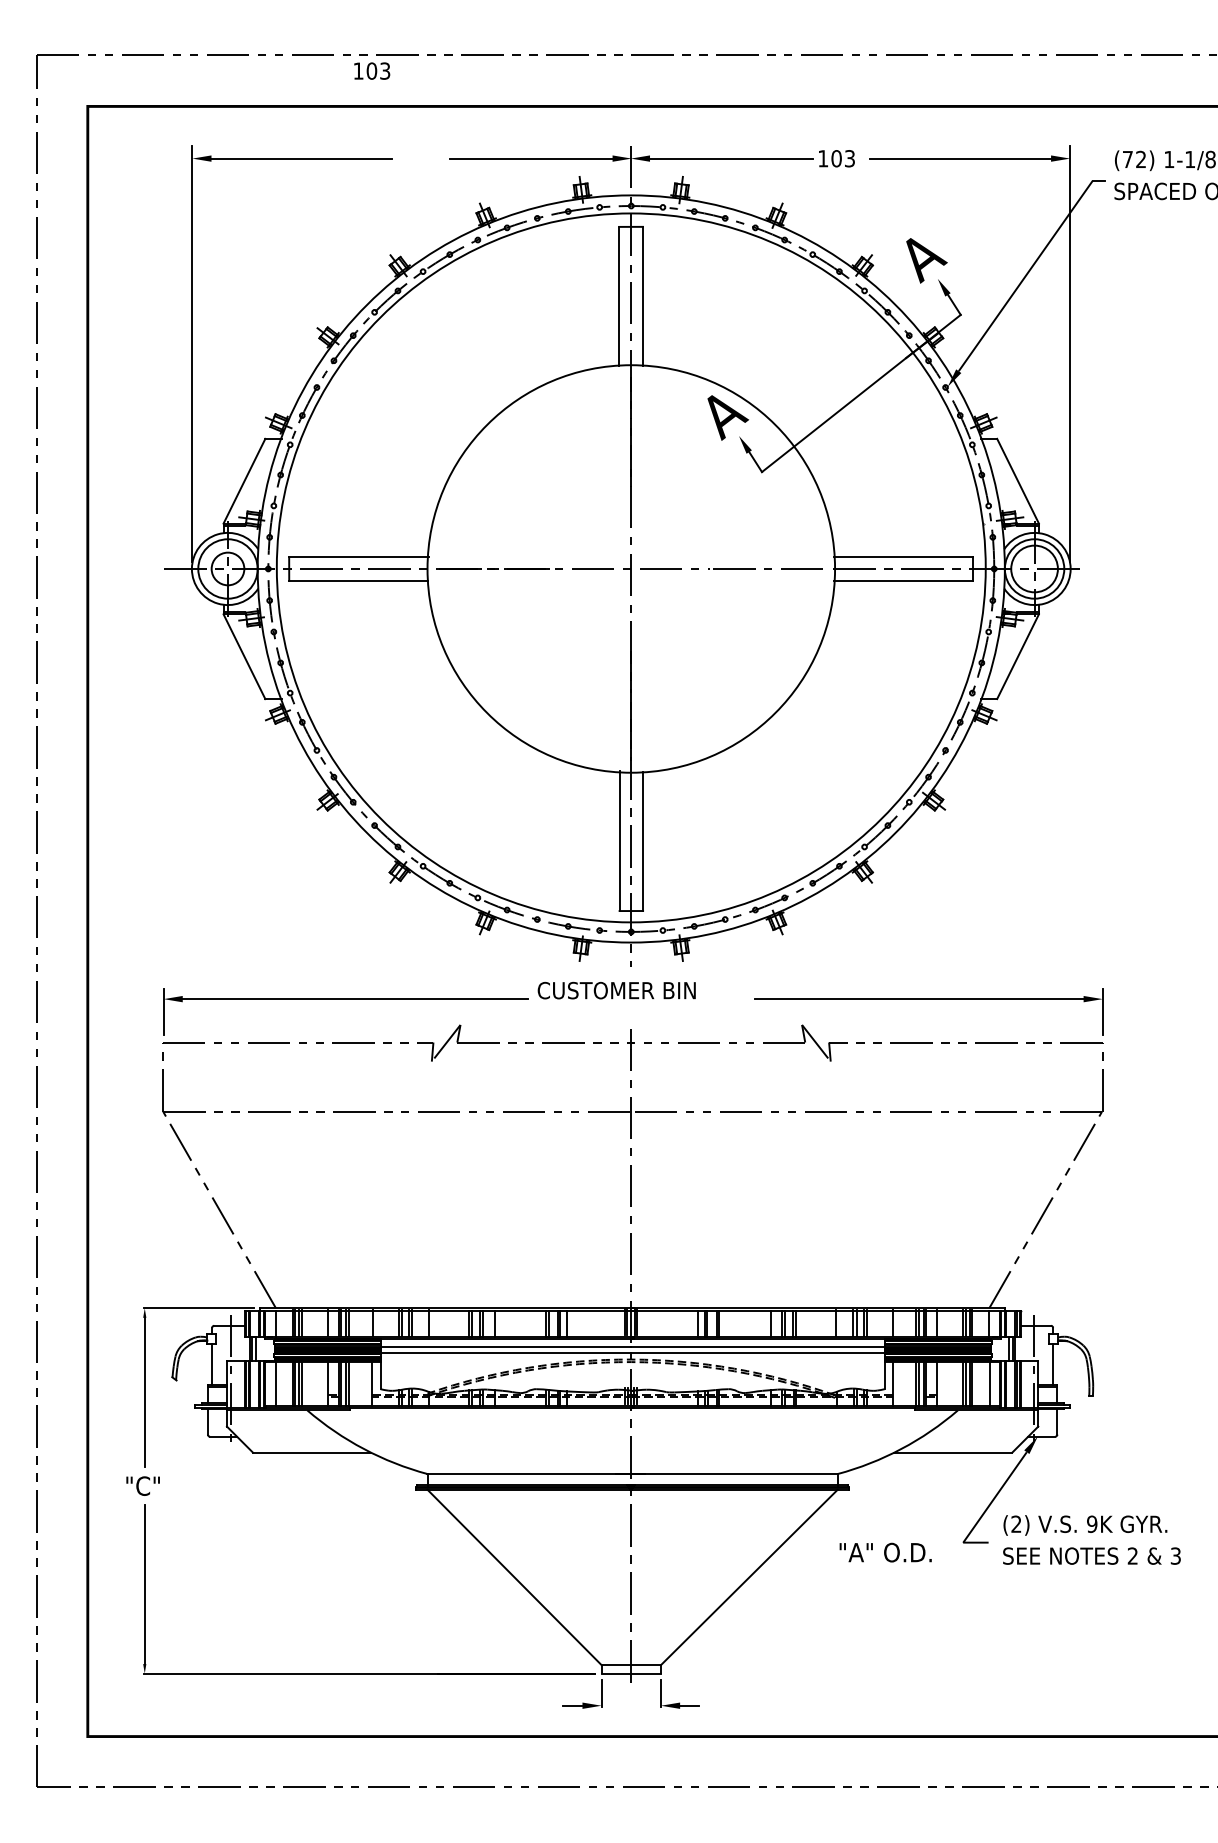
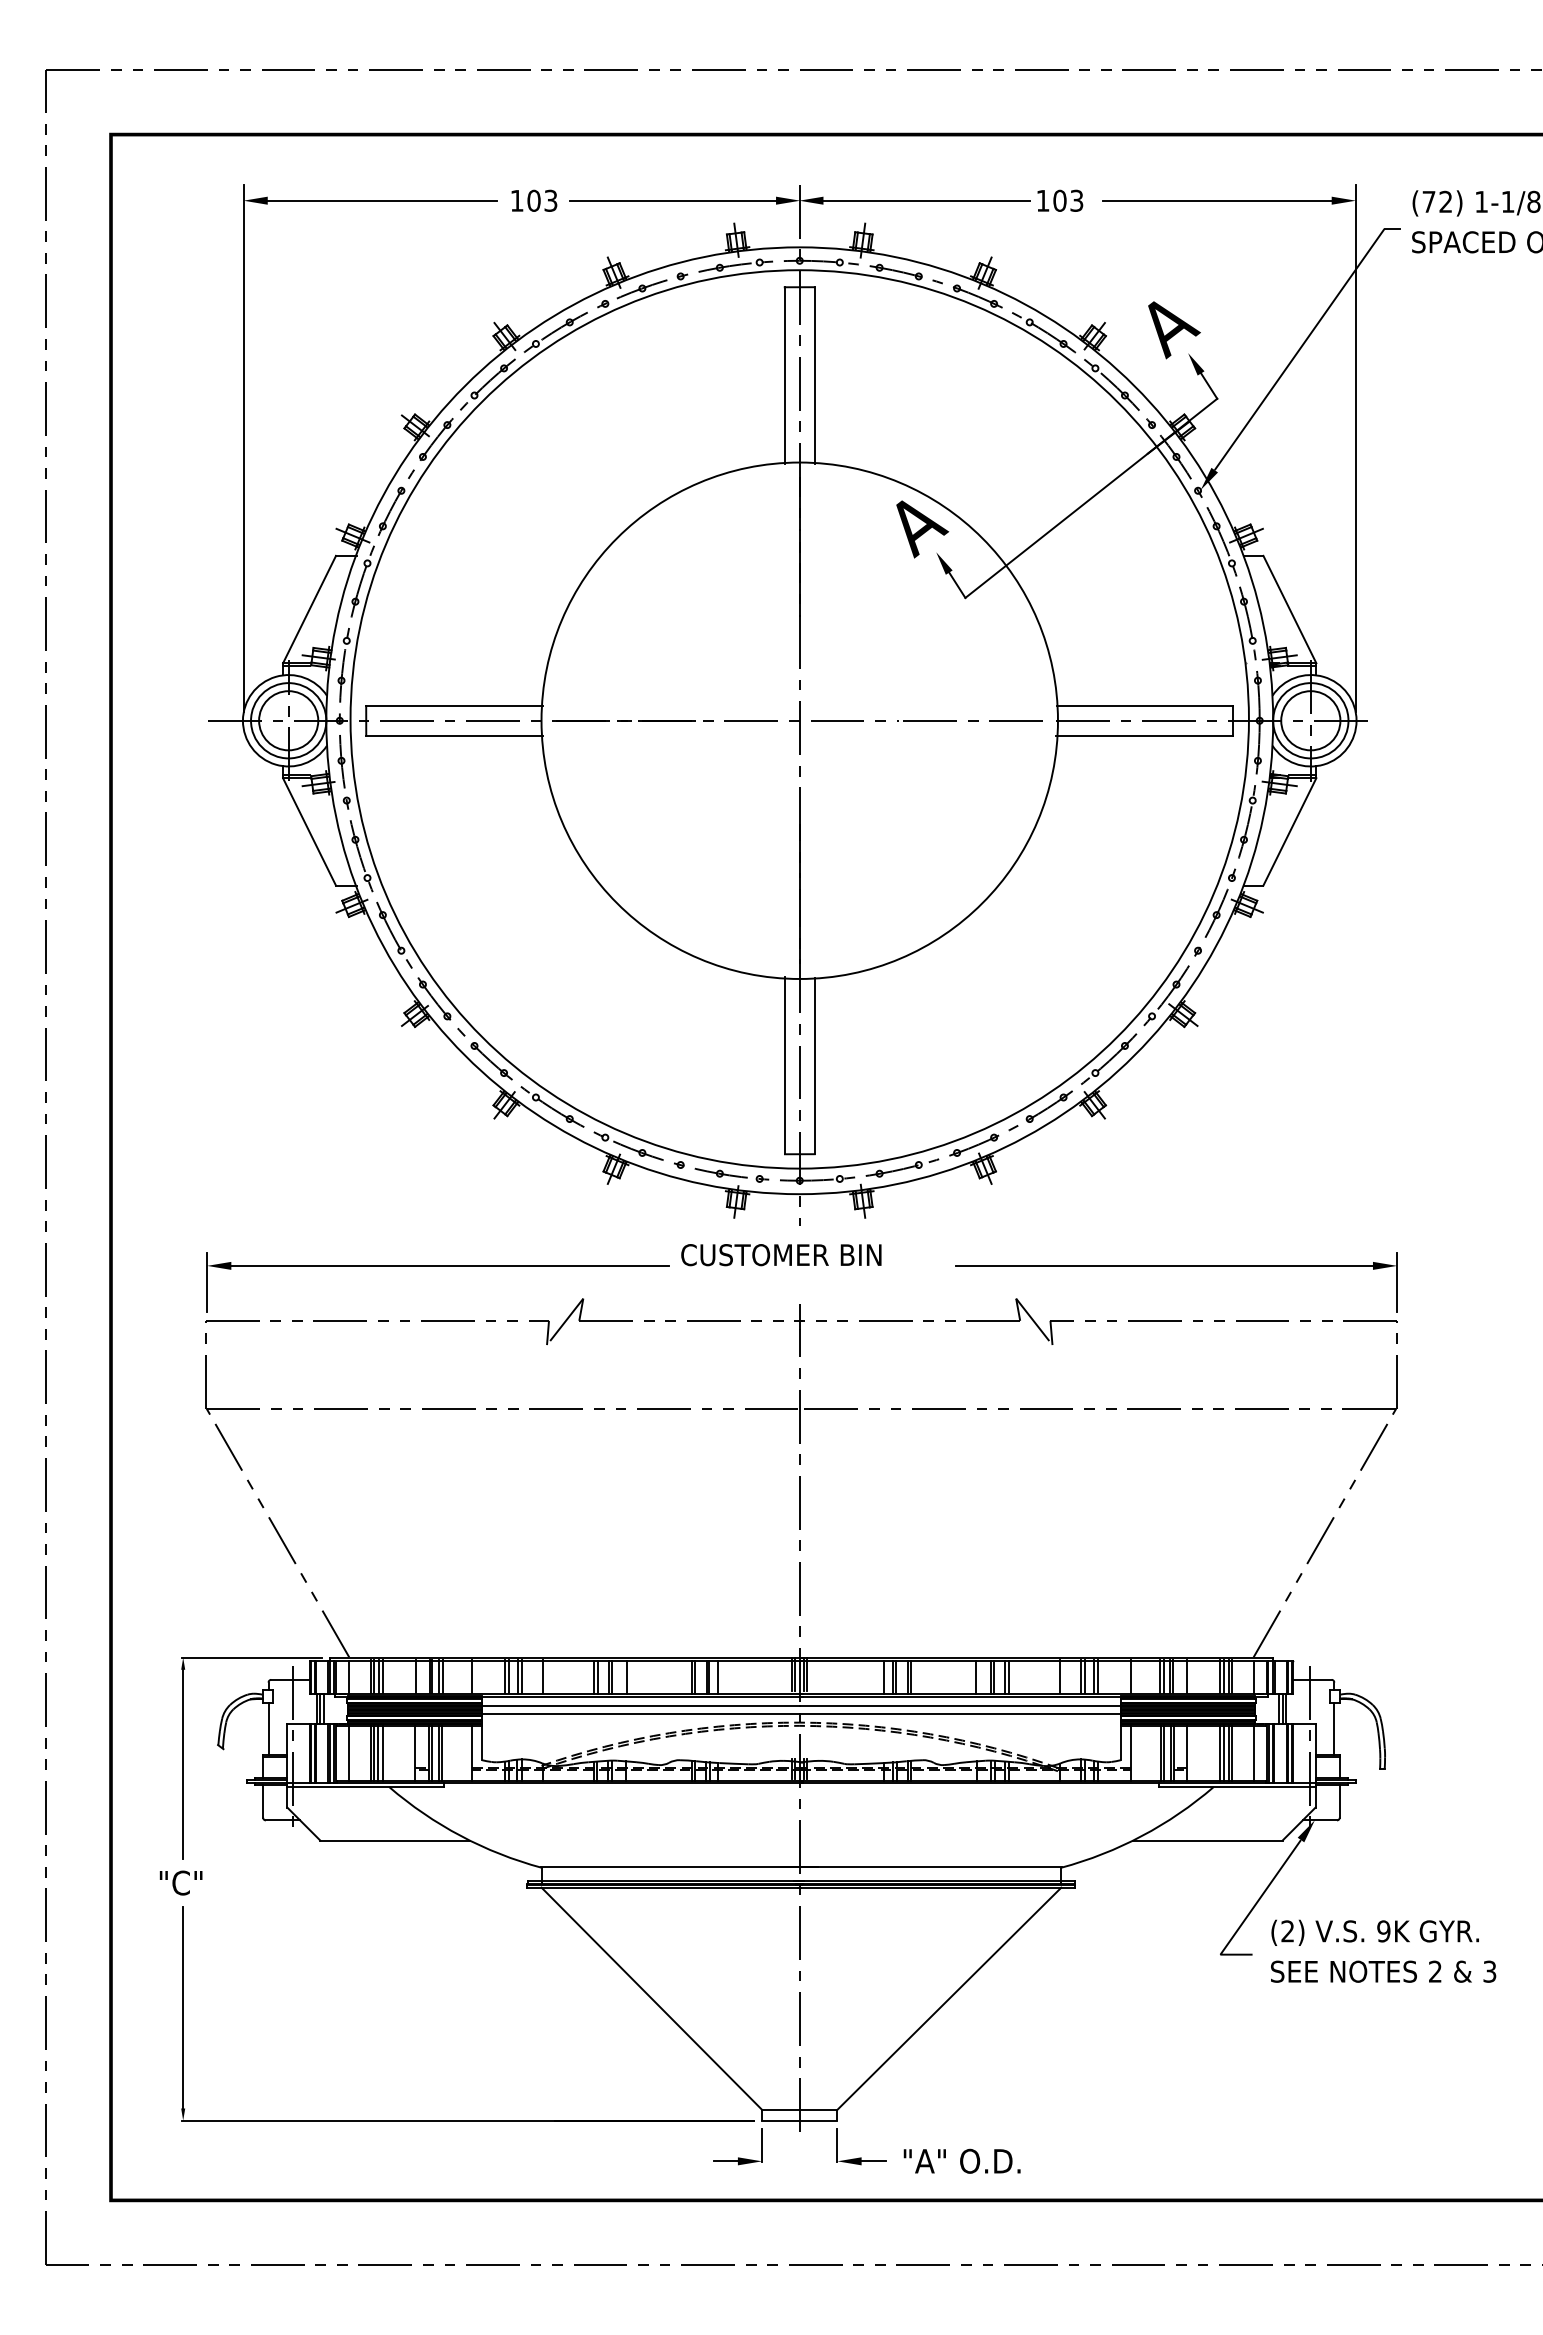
text: (372, 70) -> (534, 200), moved
circle: (227, 568) -> (288, 720), size x1.43
text: (885, 1551) -> (961, 2160), moved

